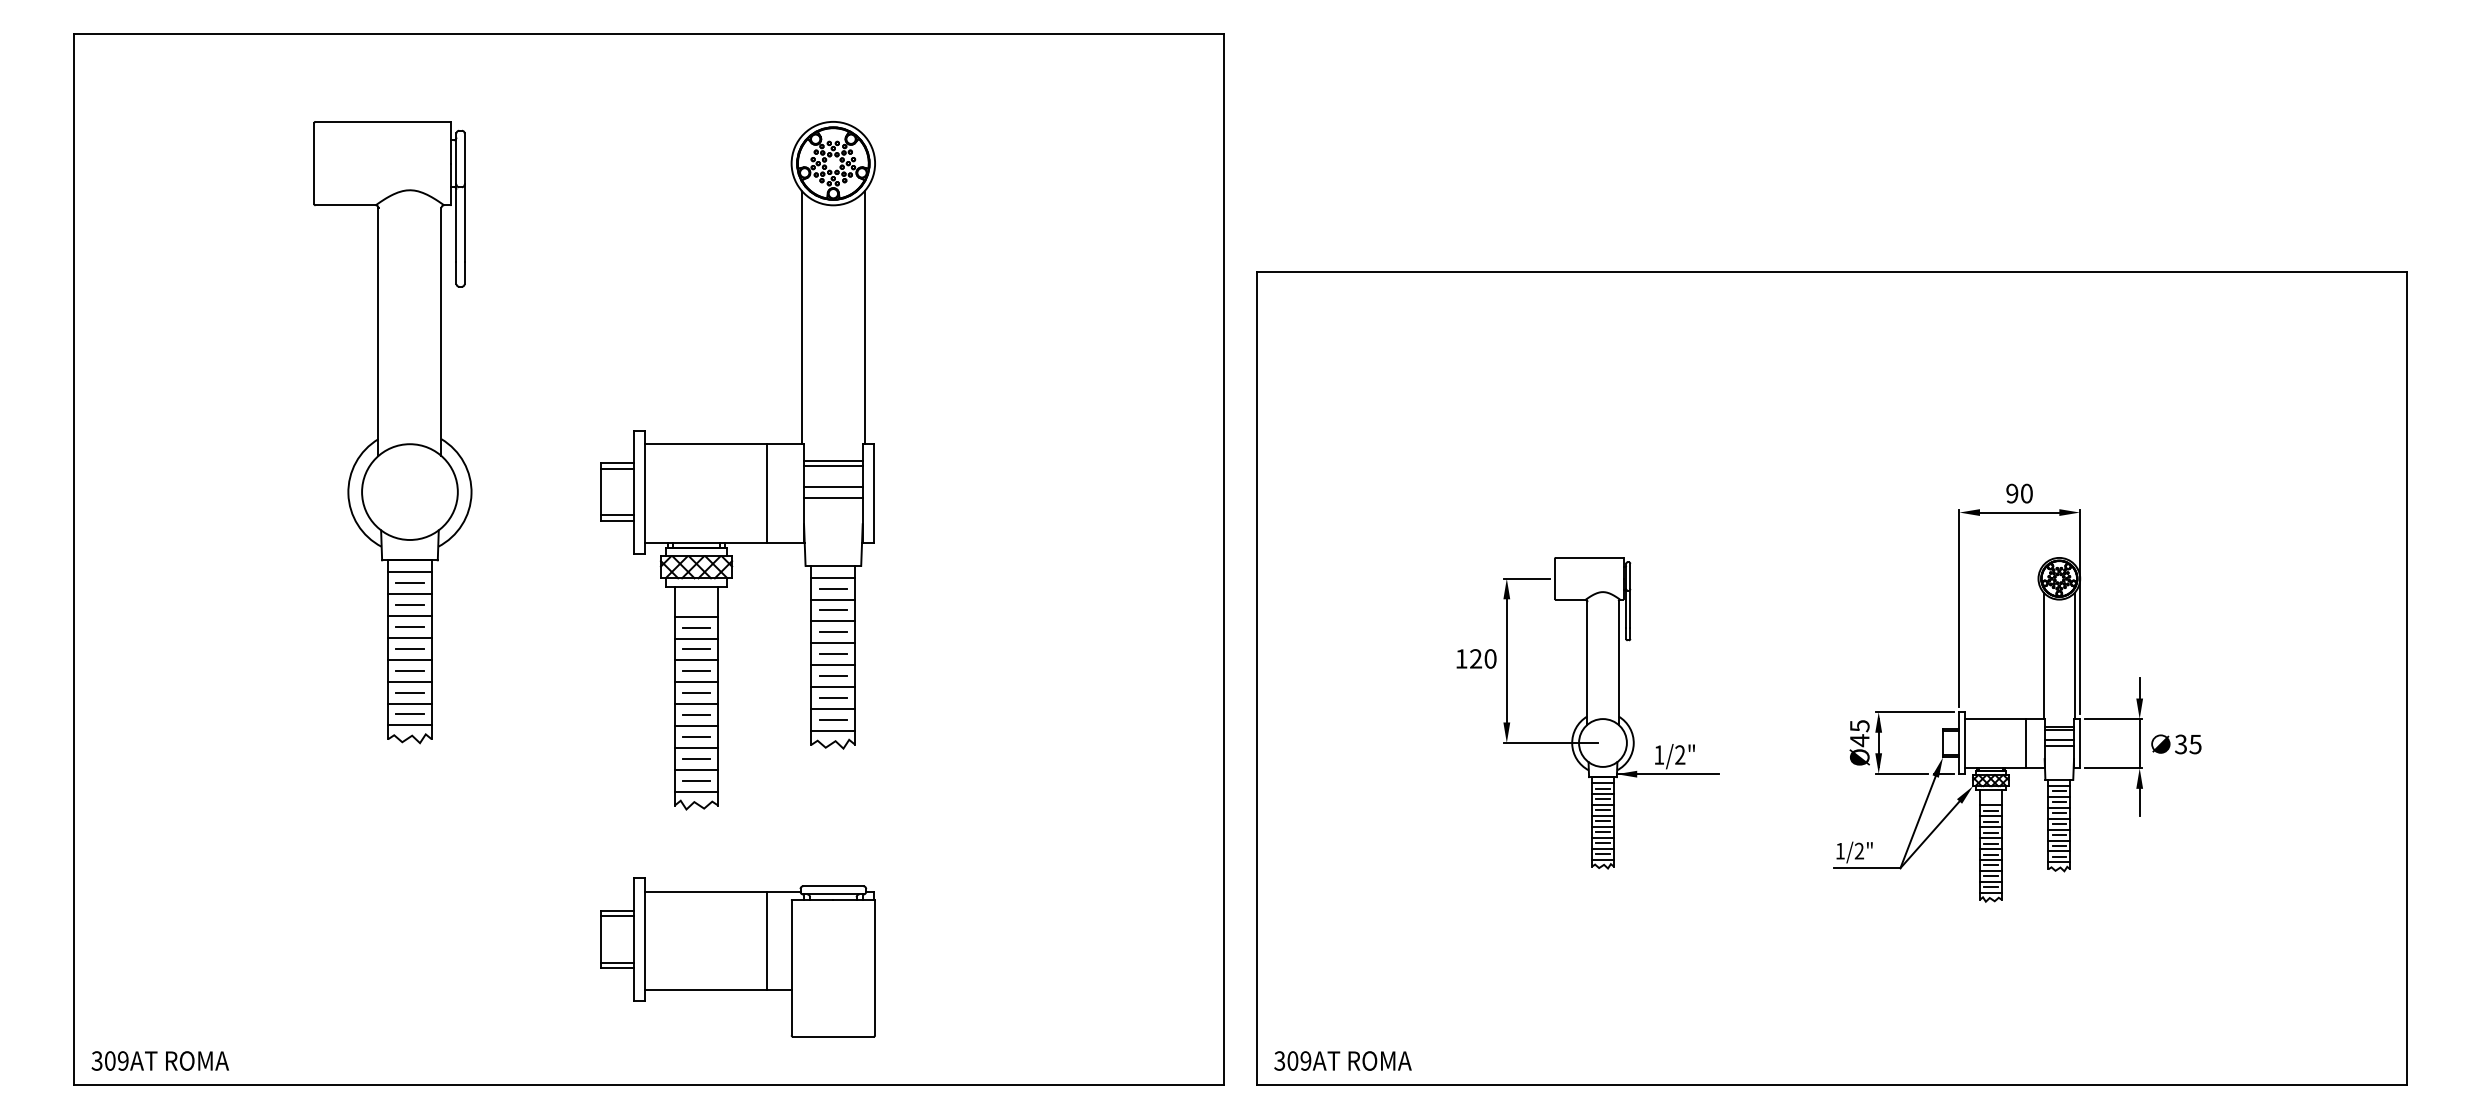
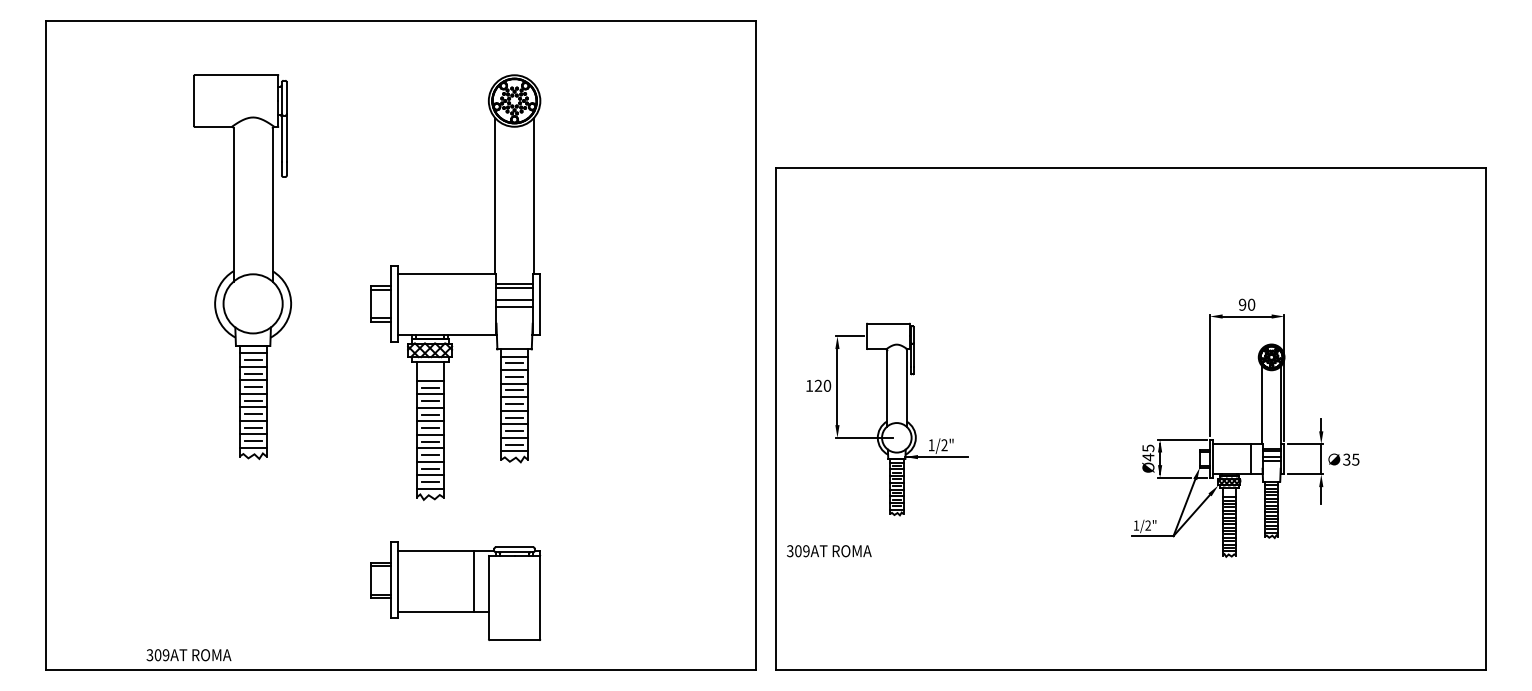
line: (766, 493) -> (473, 304), removed
part: (1587, 713) -> (887, 419), moved
text: (159, 1061) -> (188, 655), moved
text: (1343, 1061) -> (829, 551), moved

